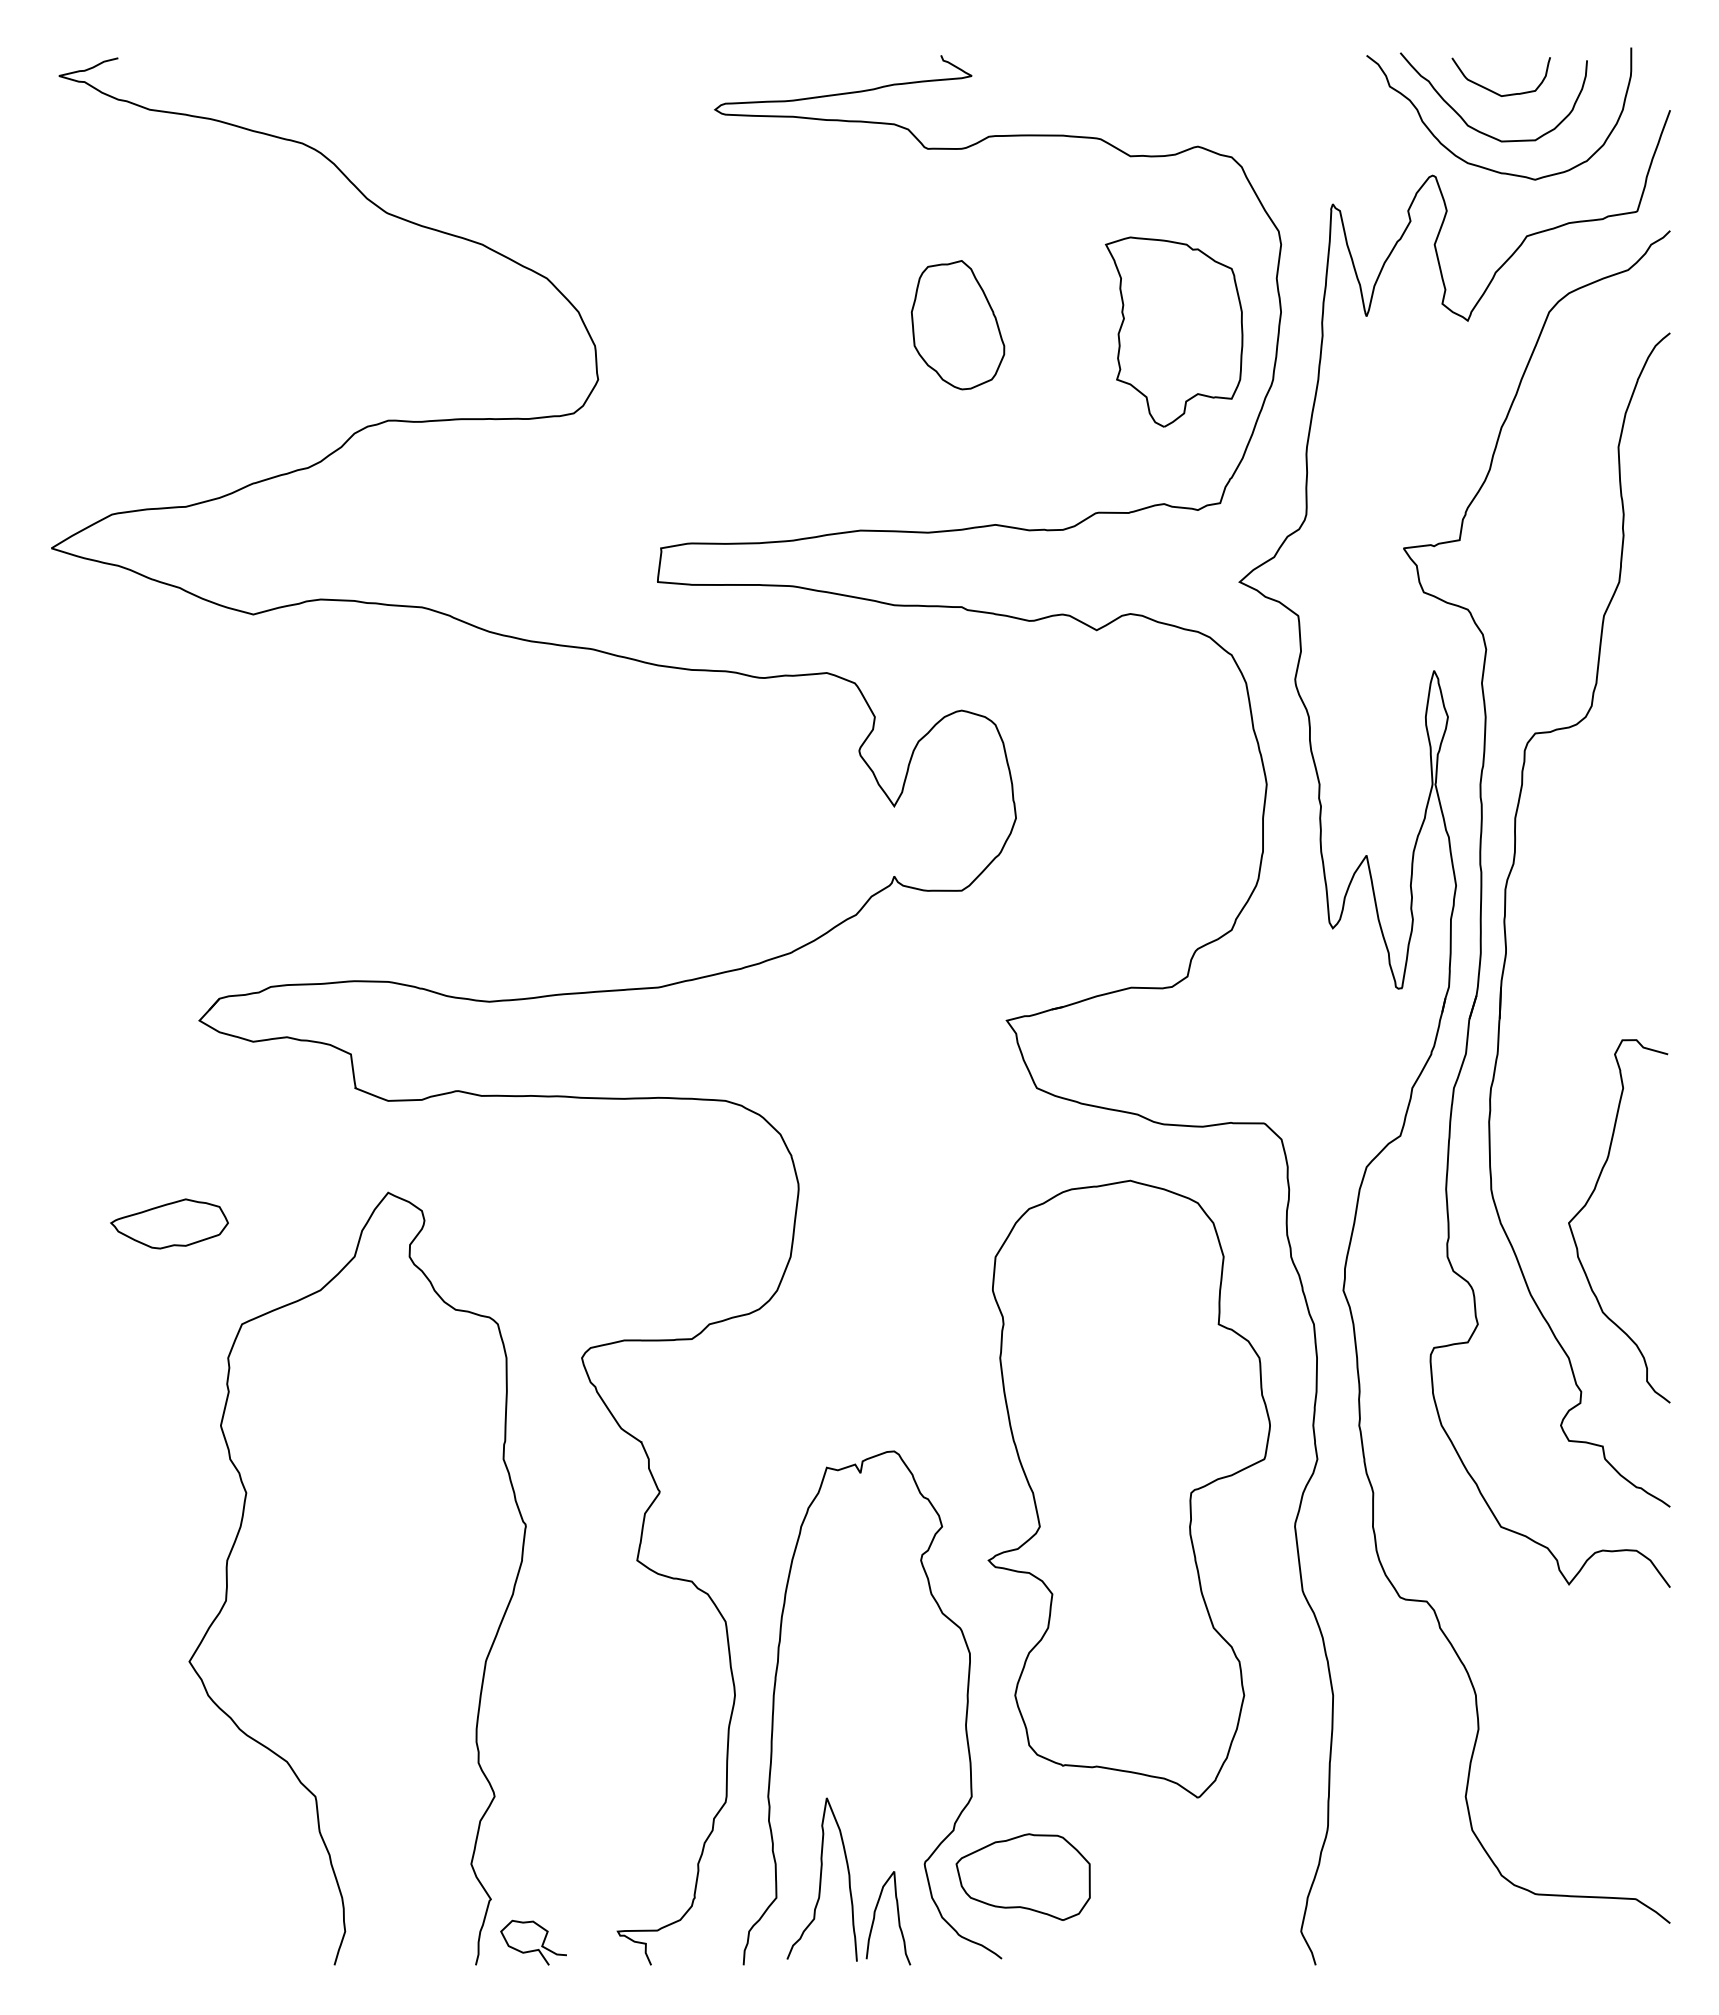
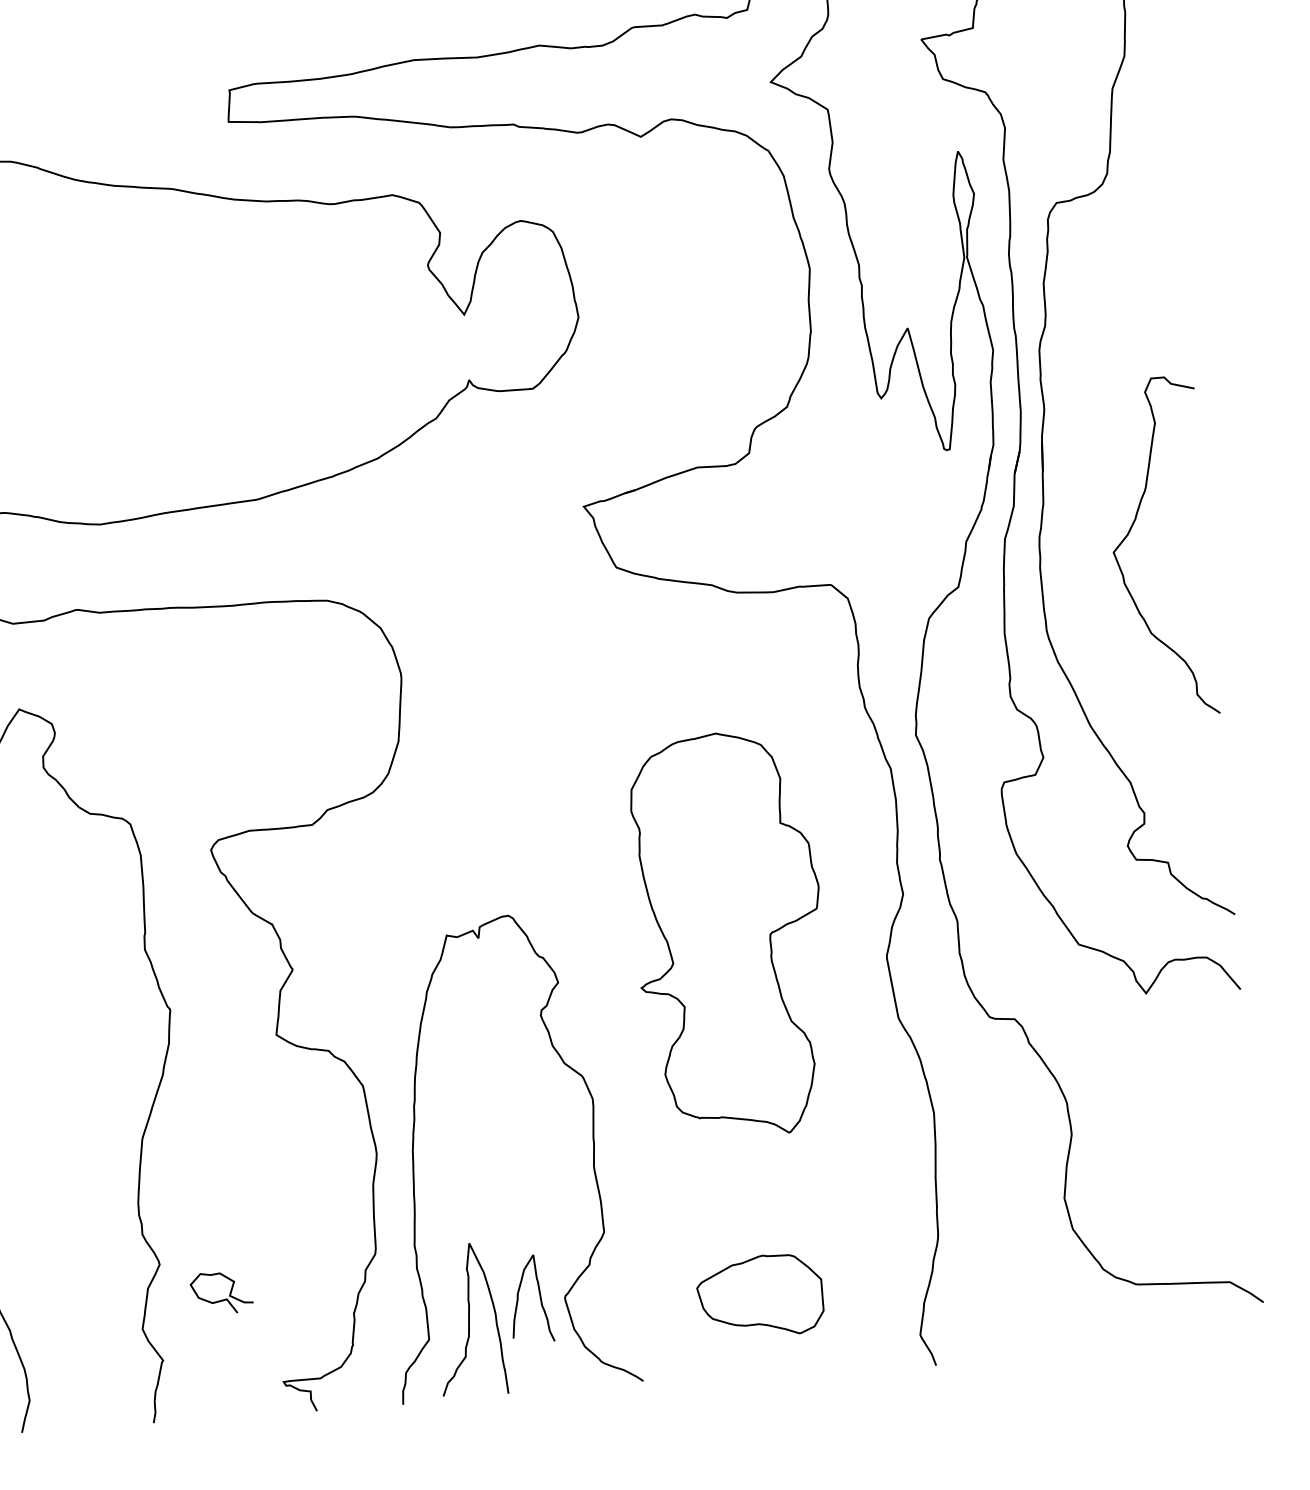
curve: (1589, 1200) -> (1131, 530), moved
part: (1128, 1488) -> (729, 934), size x0.7
part: (1022, 1876) -> (759, 1295), moved
curve: (897, 1917) -> (539, 1297), moved
curve: (533, 1949) -> (222, 1299), moved

